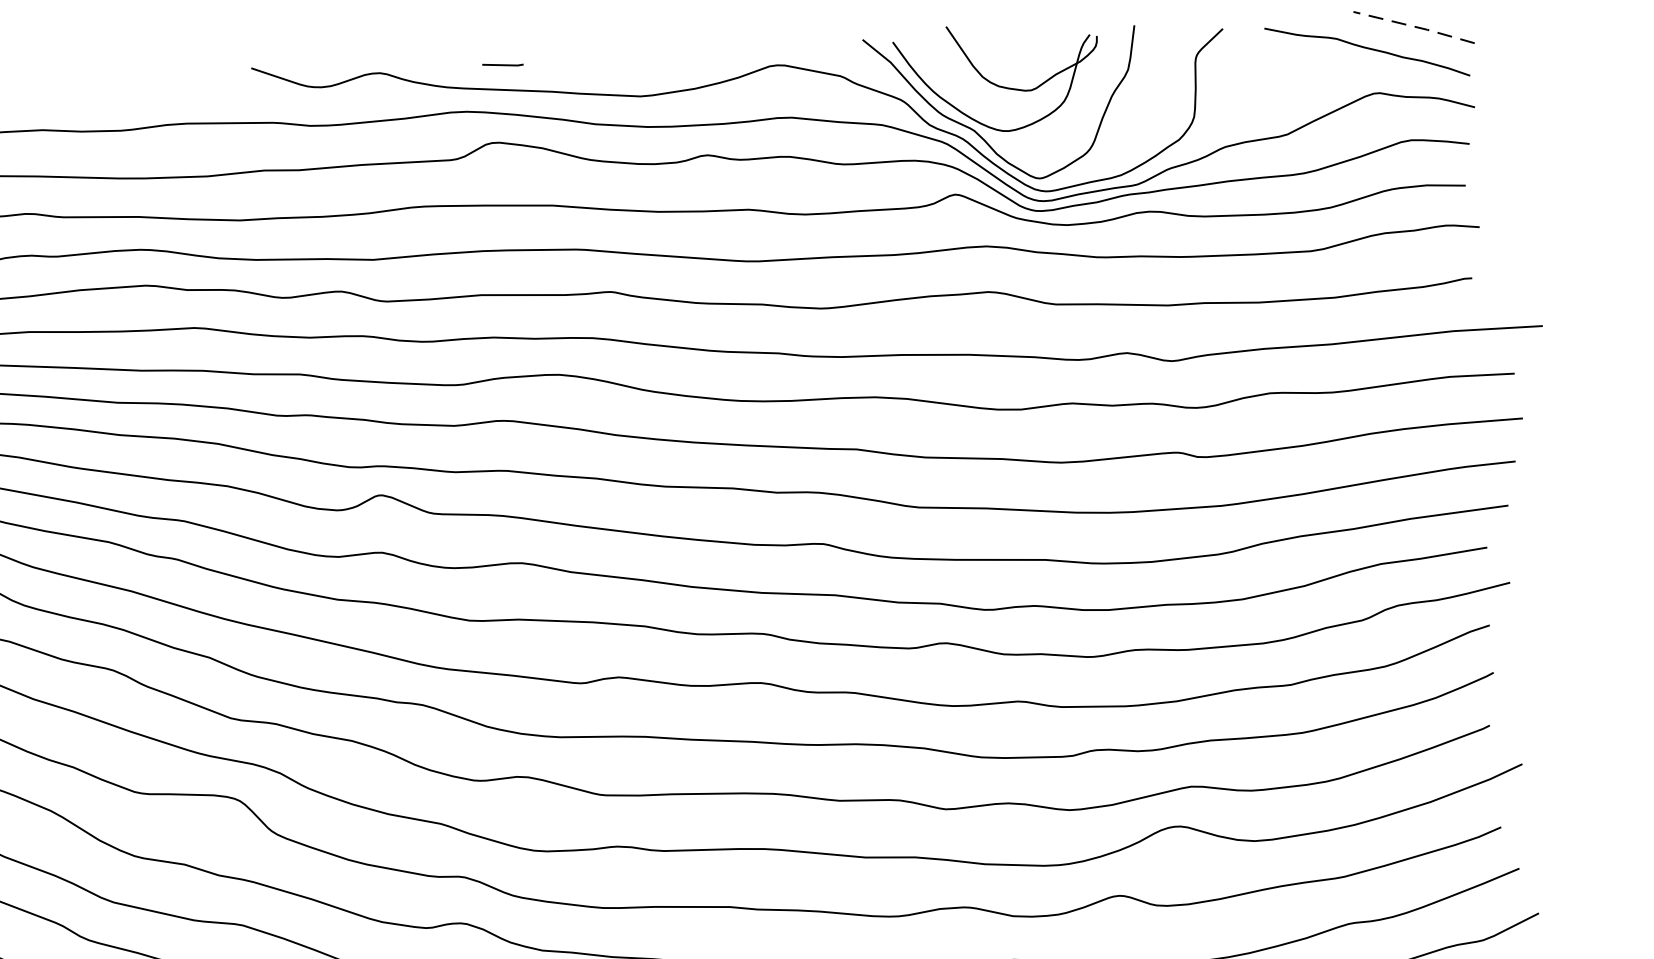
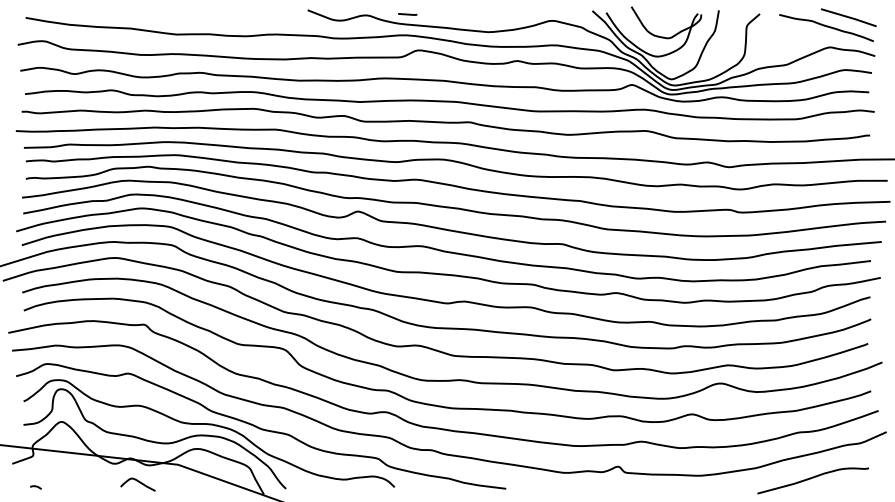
line: (1415, 26) -> (849, 17), dashed -> solid
line: (502, 65) -> (407, 14), moved

